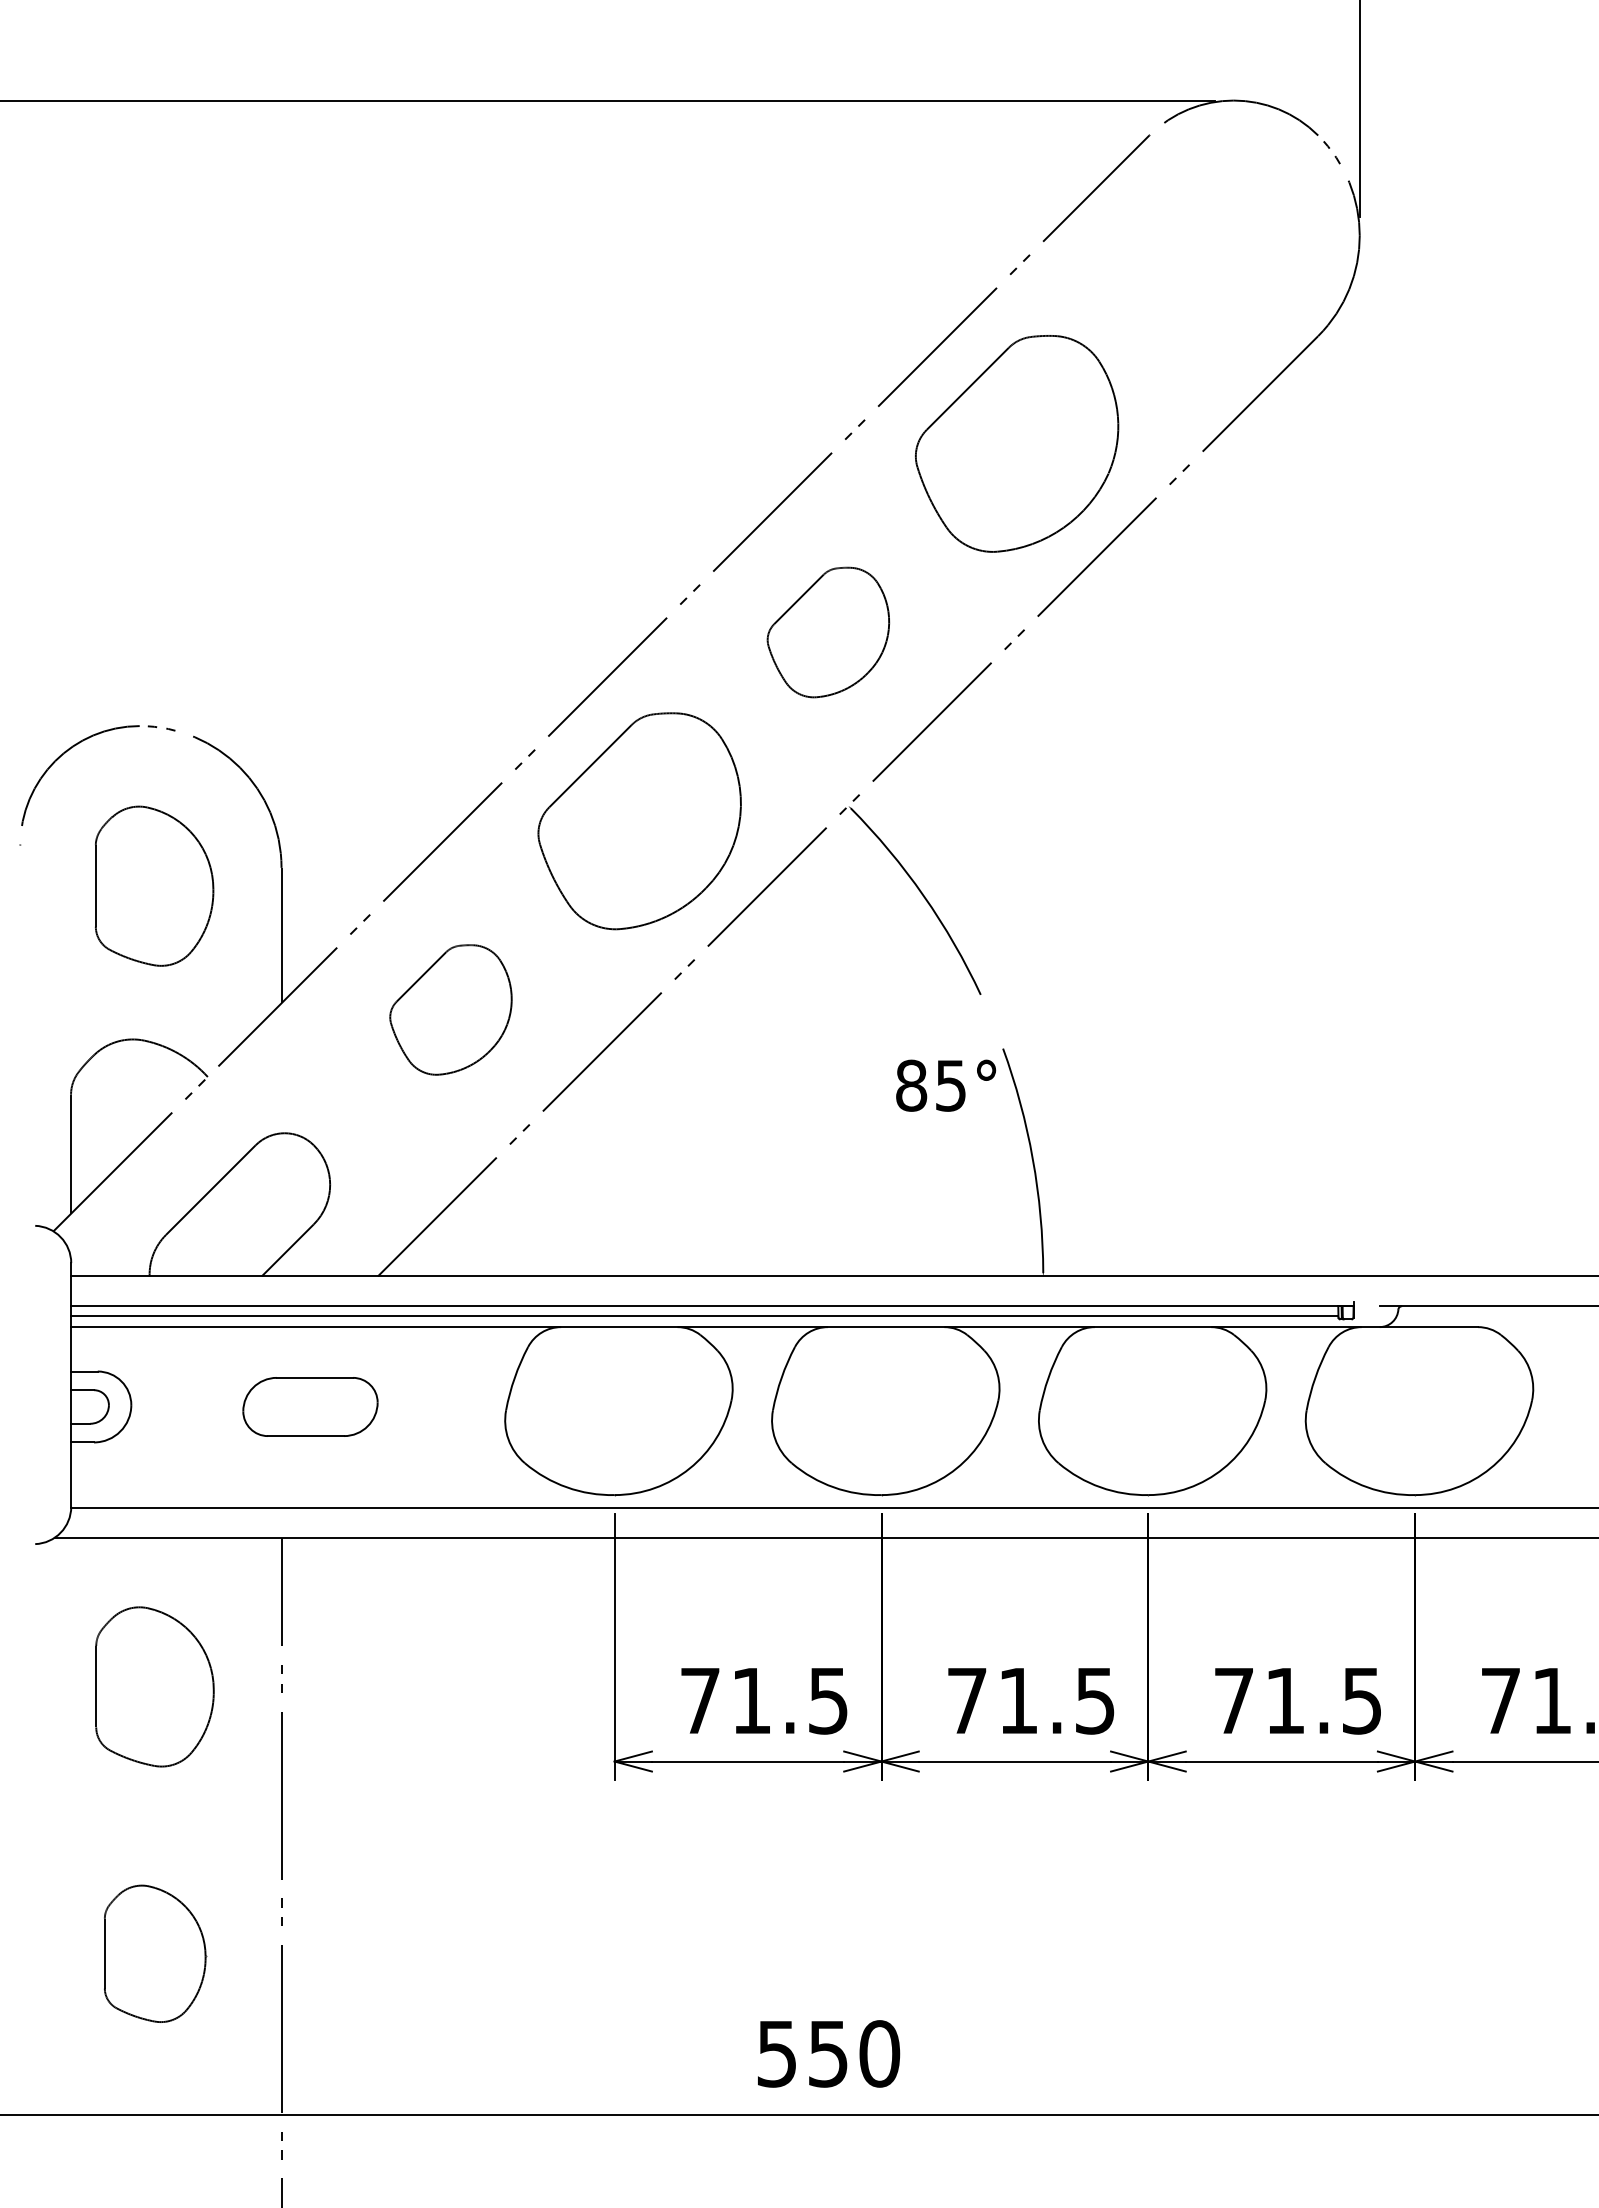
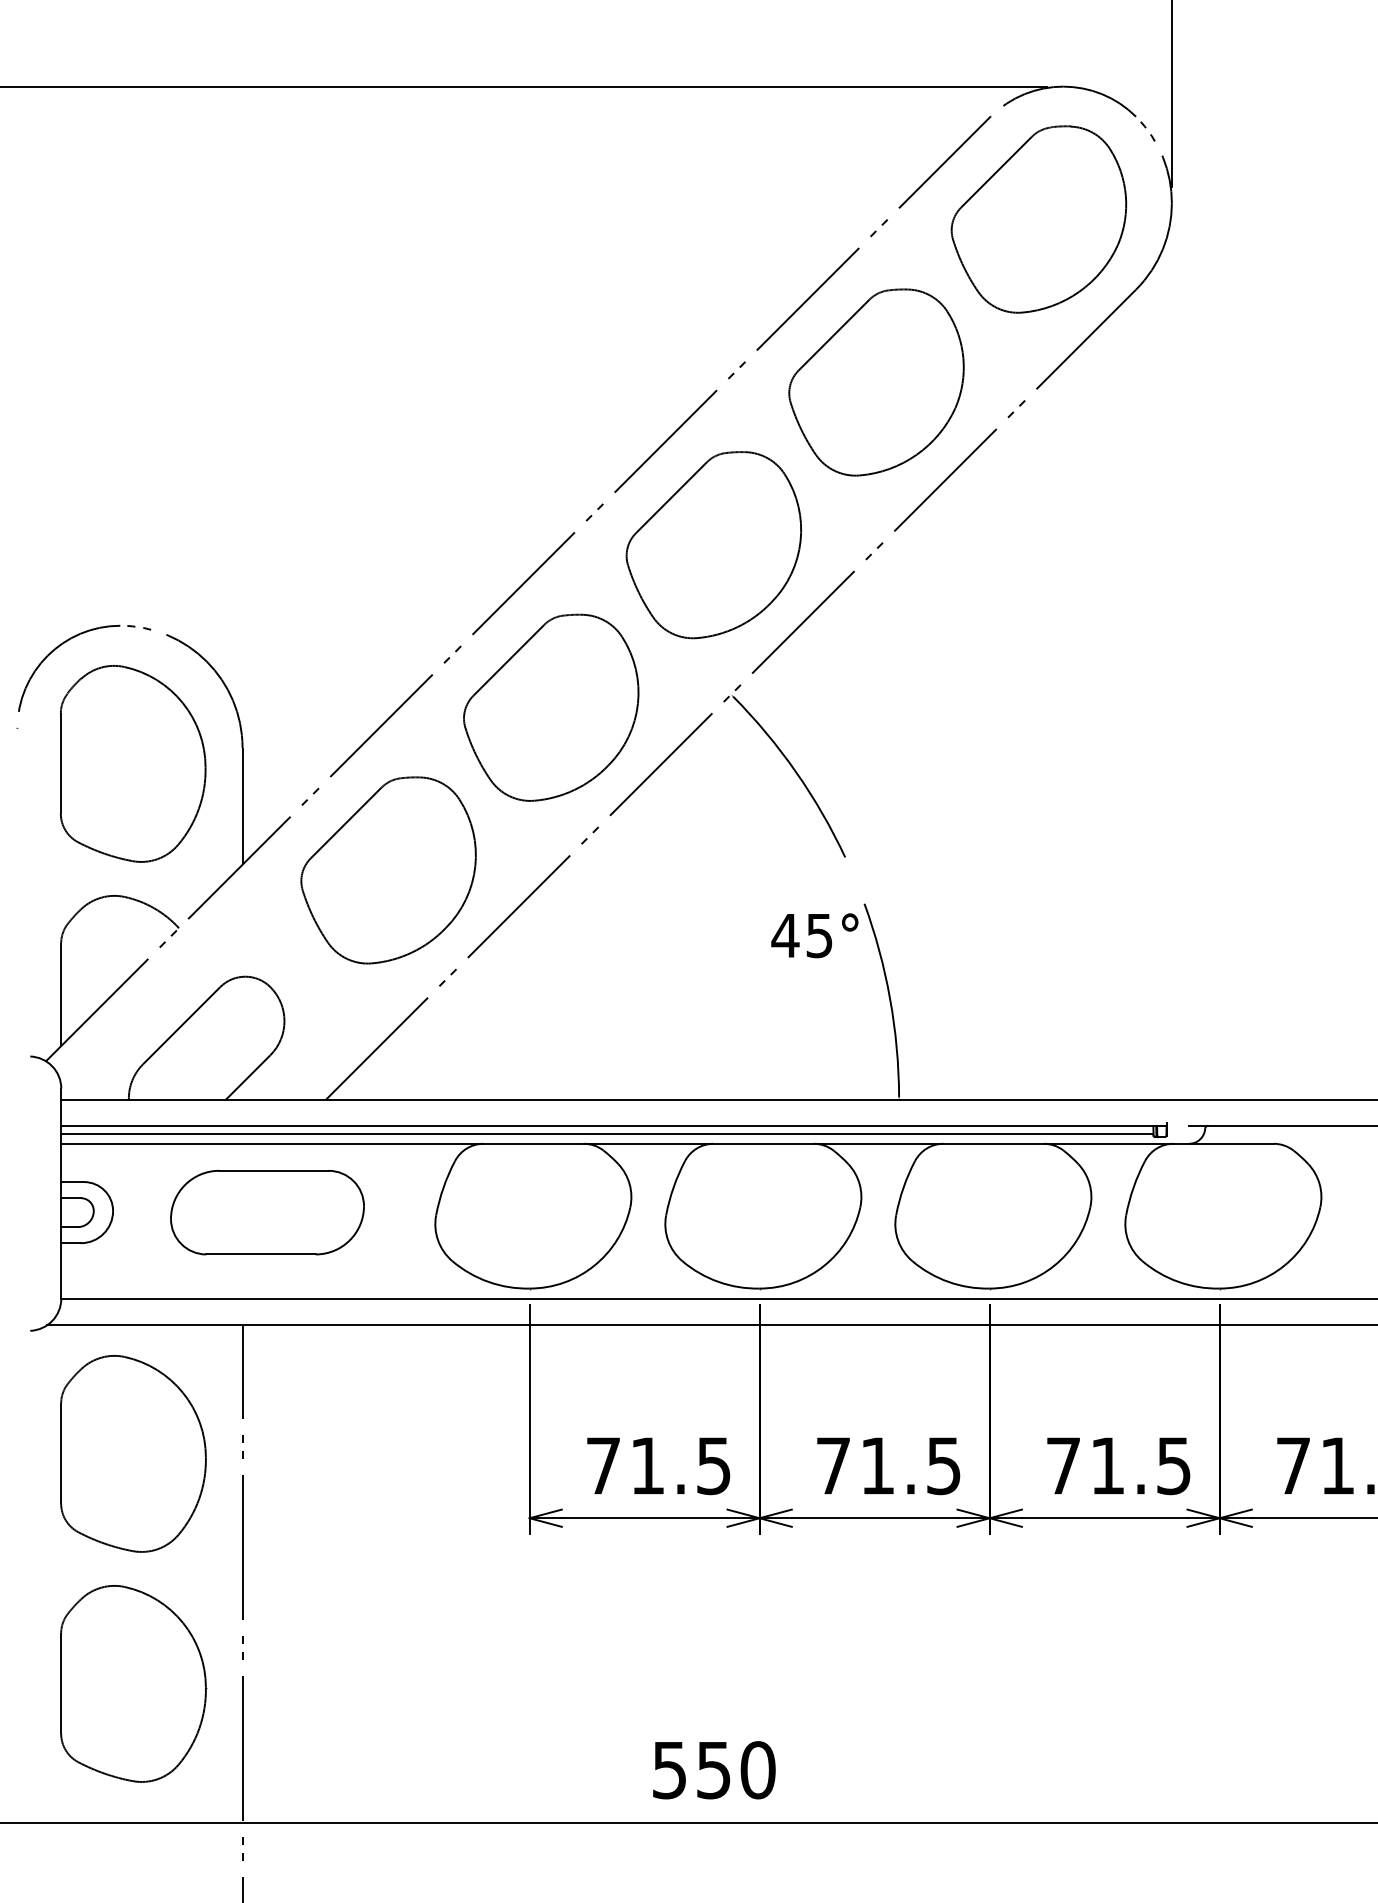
part: (1205, 254) -> (1038, 219), added
part: (828, 632) -> (713, 545), size x1.67
part: (154, 885) -> (133, 763), size x1.43
part: (450, 1009) -> (388, 870), size x1.67
text: (911, 1085) -> (785, 935), 85° -> 45°
part: (310, 1406) -> (267, 1212), size x1.67
part: (154, 1686) -> (133, 1453), size x1.43
part: (155, 1953) -> (133, 1683), size x1.67

